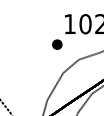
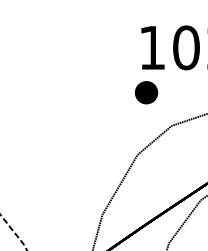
part: (57, 44) -> (146, 92), moved

